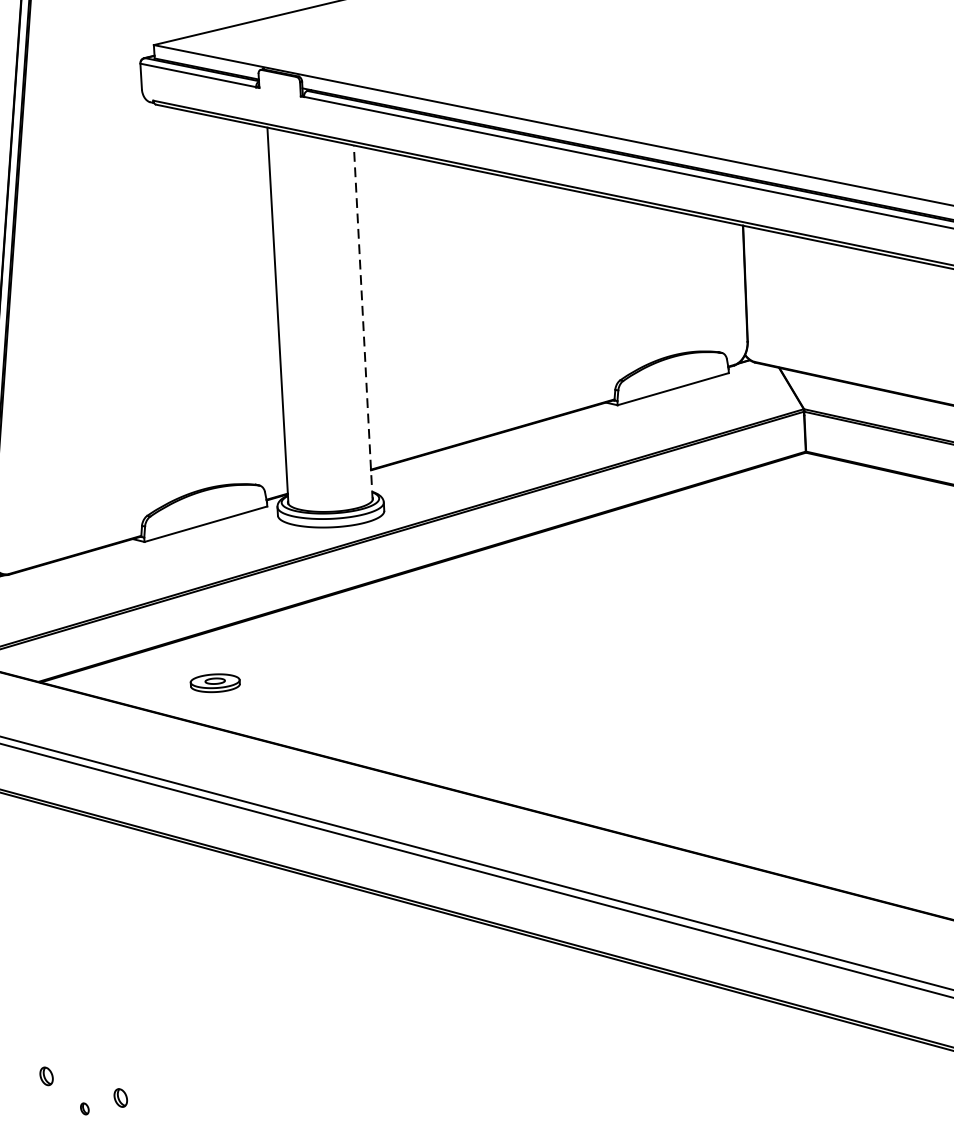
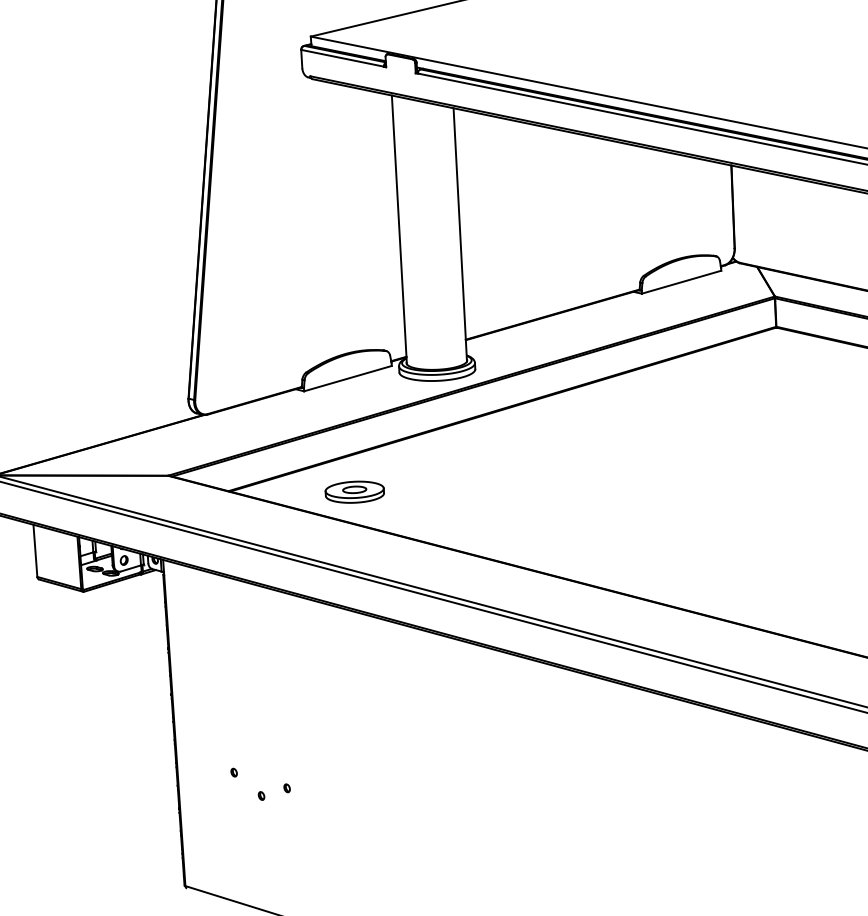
line: (363, 322) -> (460, 234), dashed -> solid
part: (215, 682) -> (354, 491), size x1.67
part: (45, 1075) -> (233, 772), size x0.62
part: (119, 1098) -> (286, 788), size x0.62

